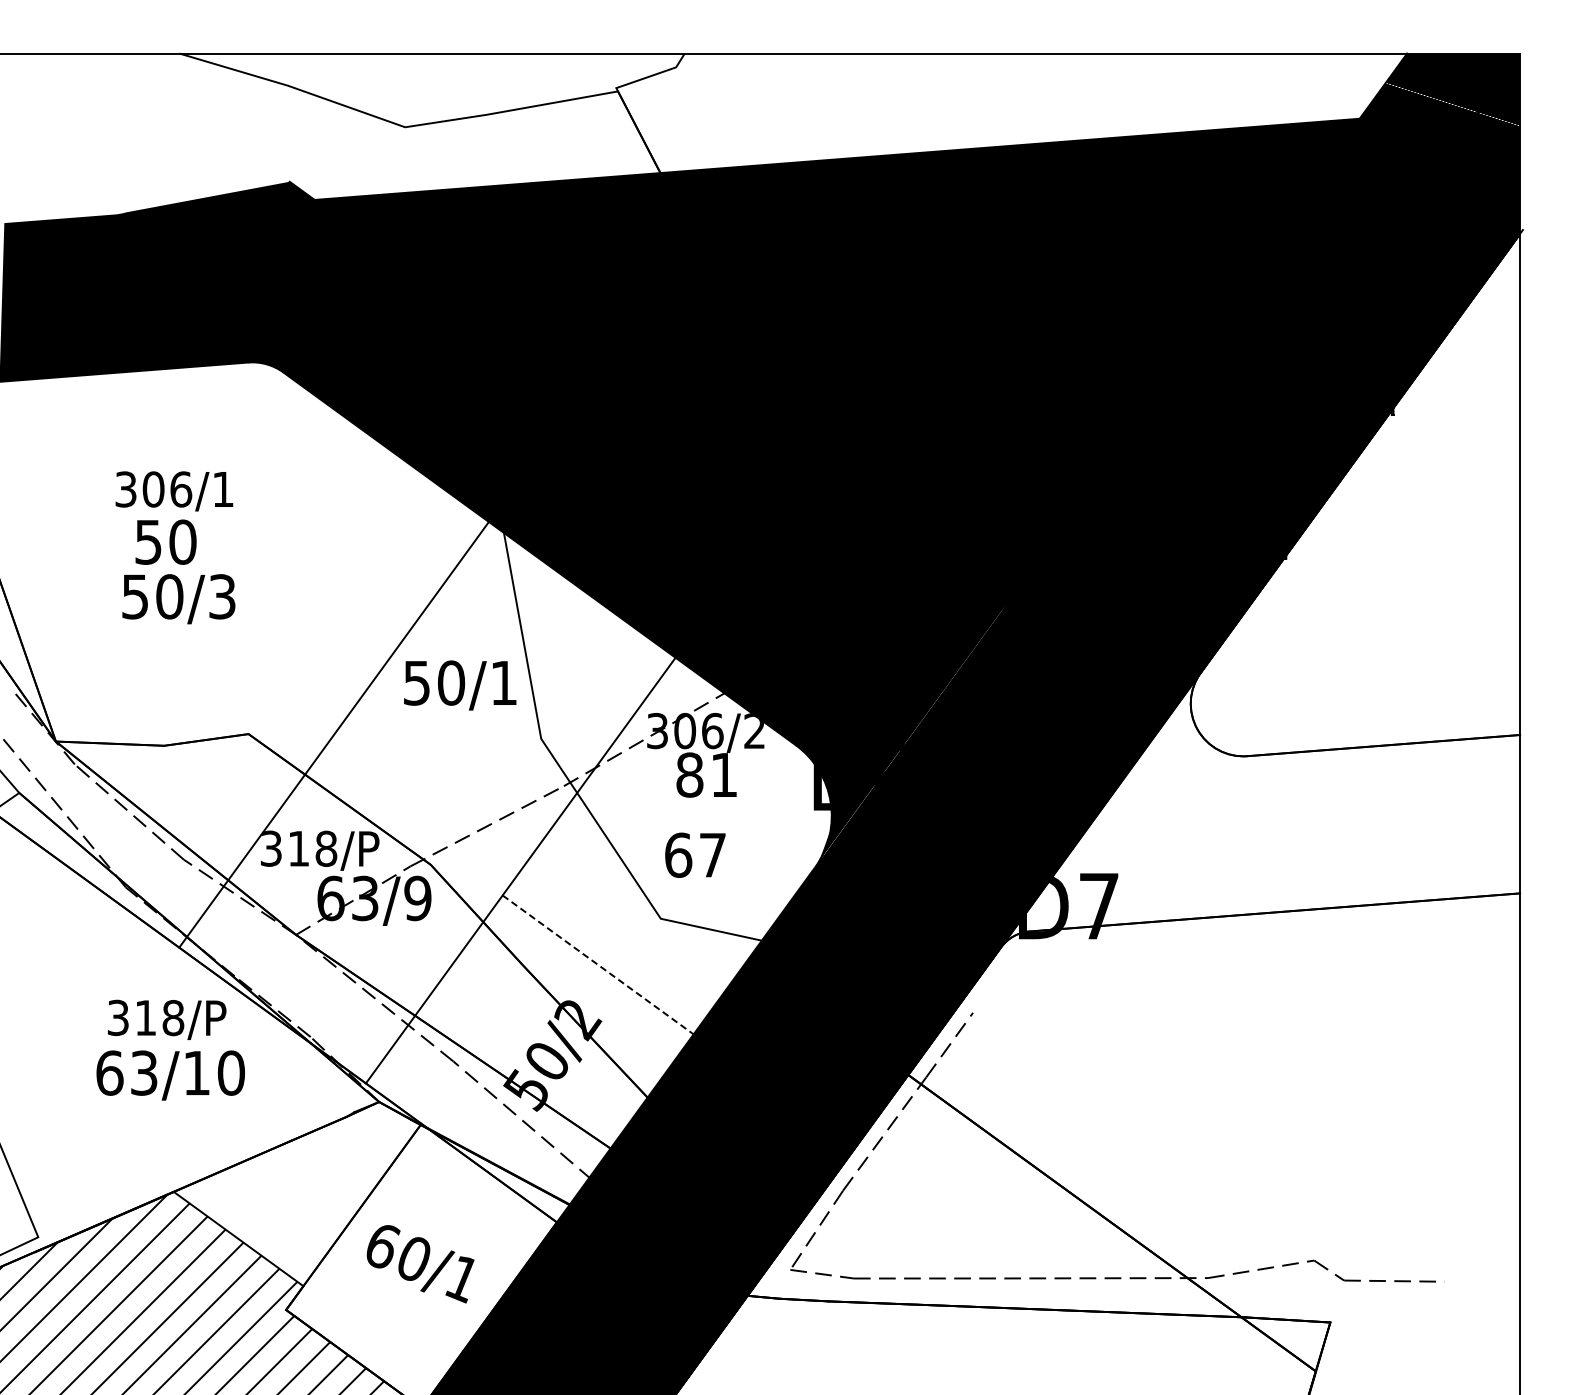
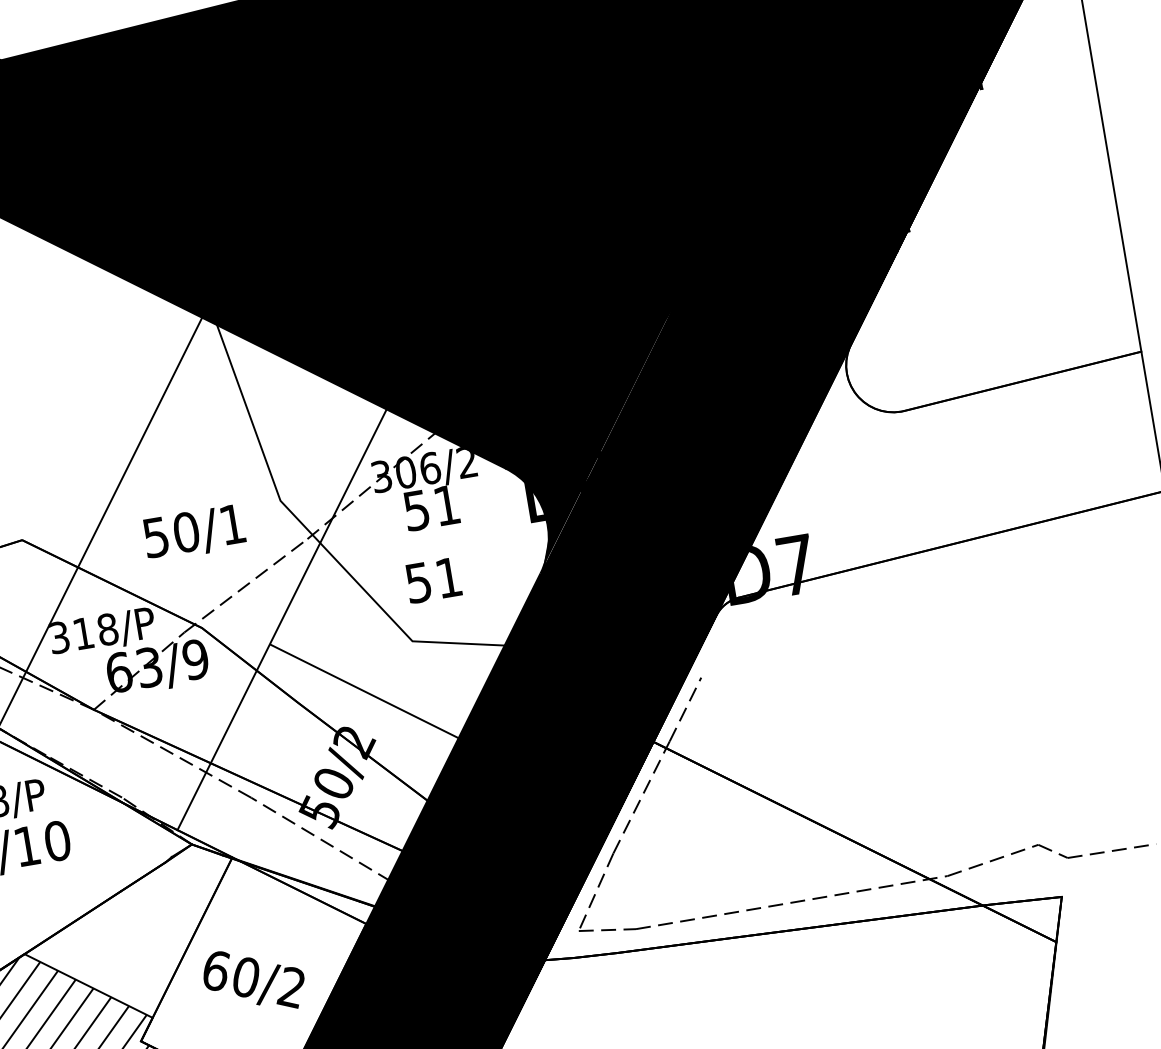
text: (460, 685) -> (194, 533), moved
text: (689, 774) -> (416, 510), 81 -> 51
text: (695, 854) -> (433, 579), 67 -> 51
line: (598, 965) -> (364, 691), dashed -> solid
text: (460, 1279) -> (289, 988), 60/1 -> 60/2

